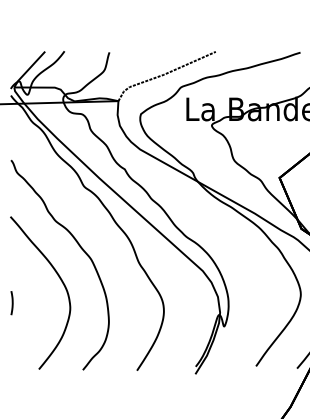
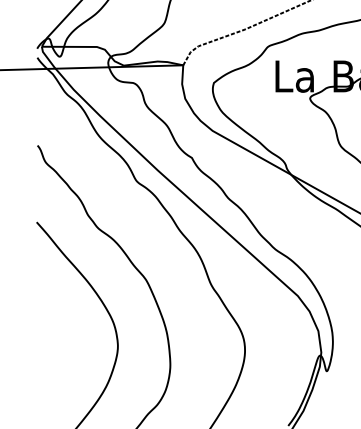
line: (11, 303) -> (38, 340), removed

